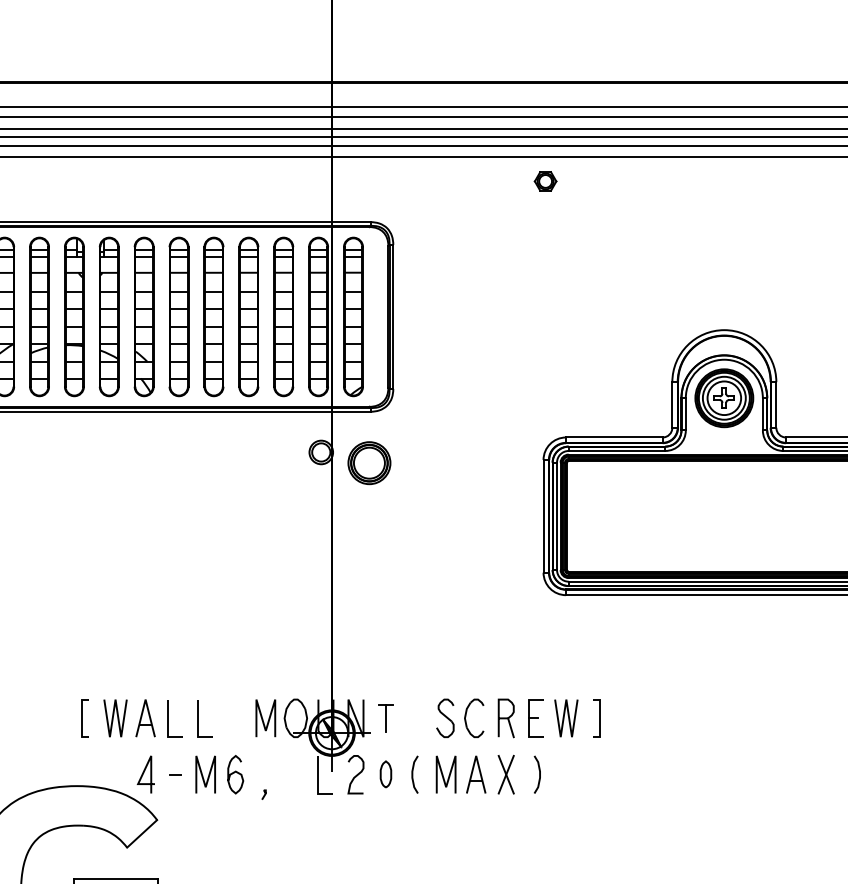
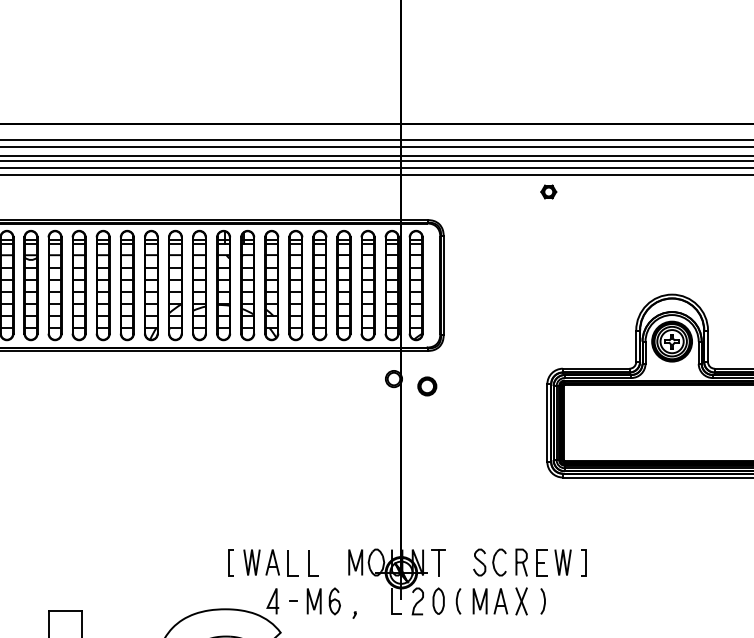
part: (369, 463) -> (427, 386), size x0.62
part: (385, 718) -> (438, 562), size x1.43
part: (385, 773) -> (438, 600), size x1.43

